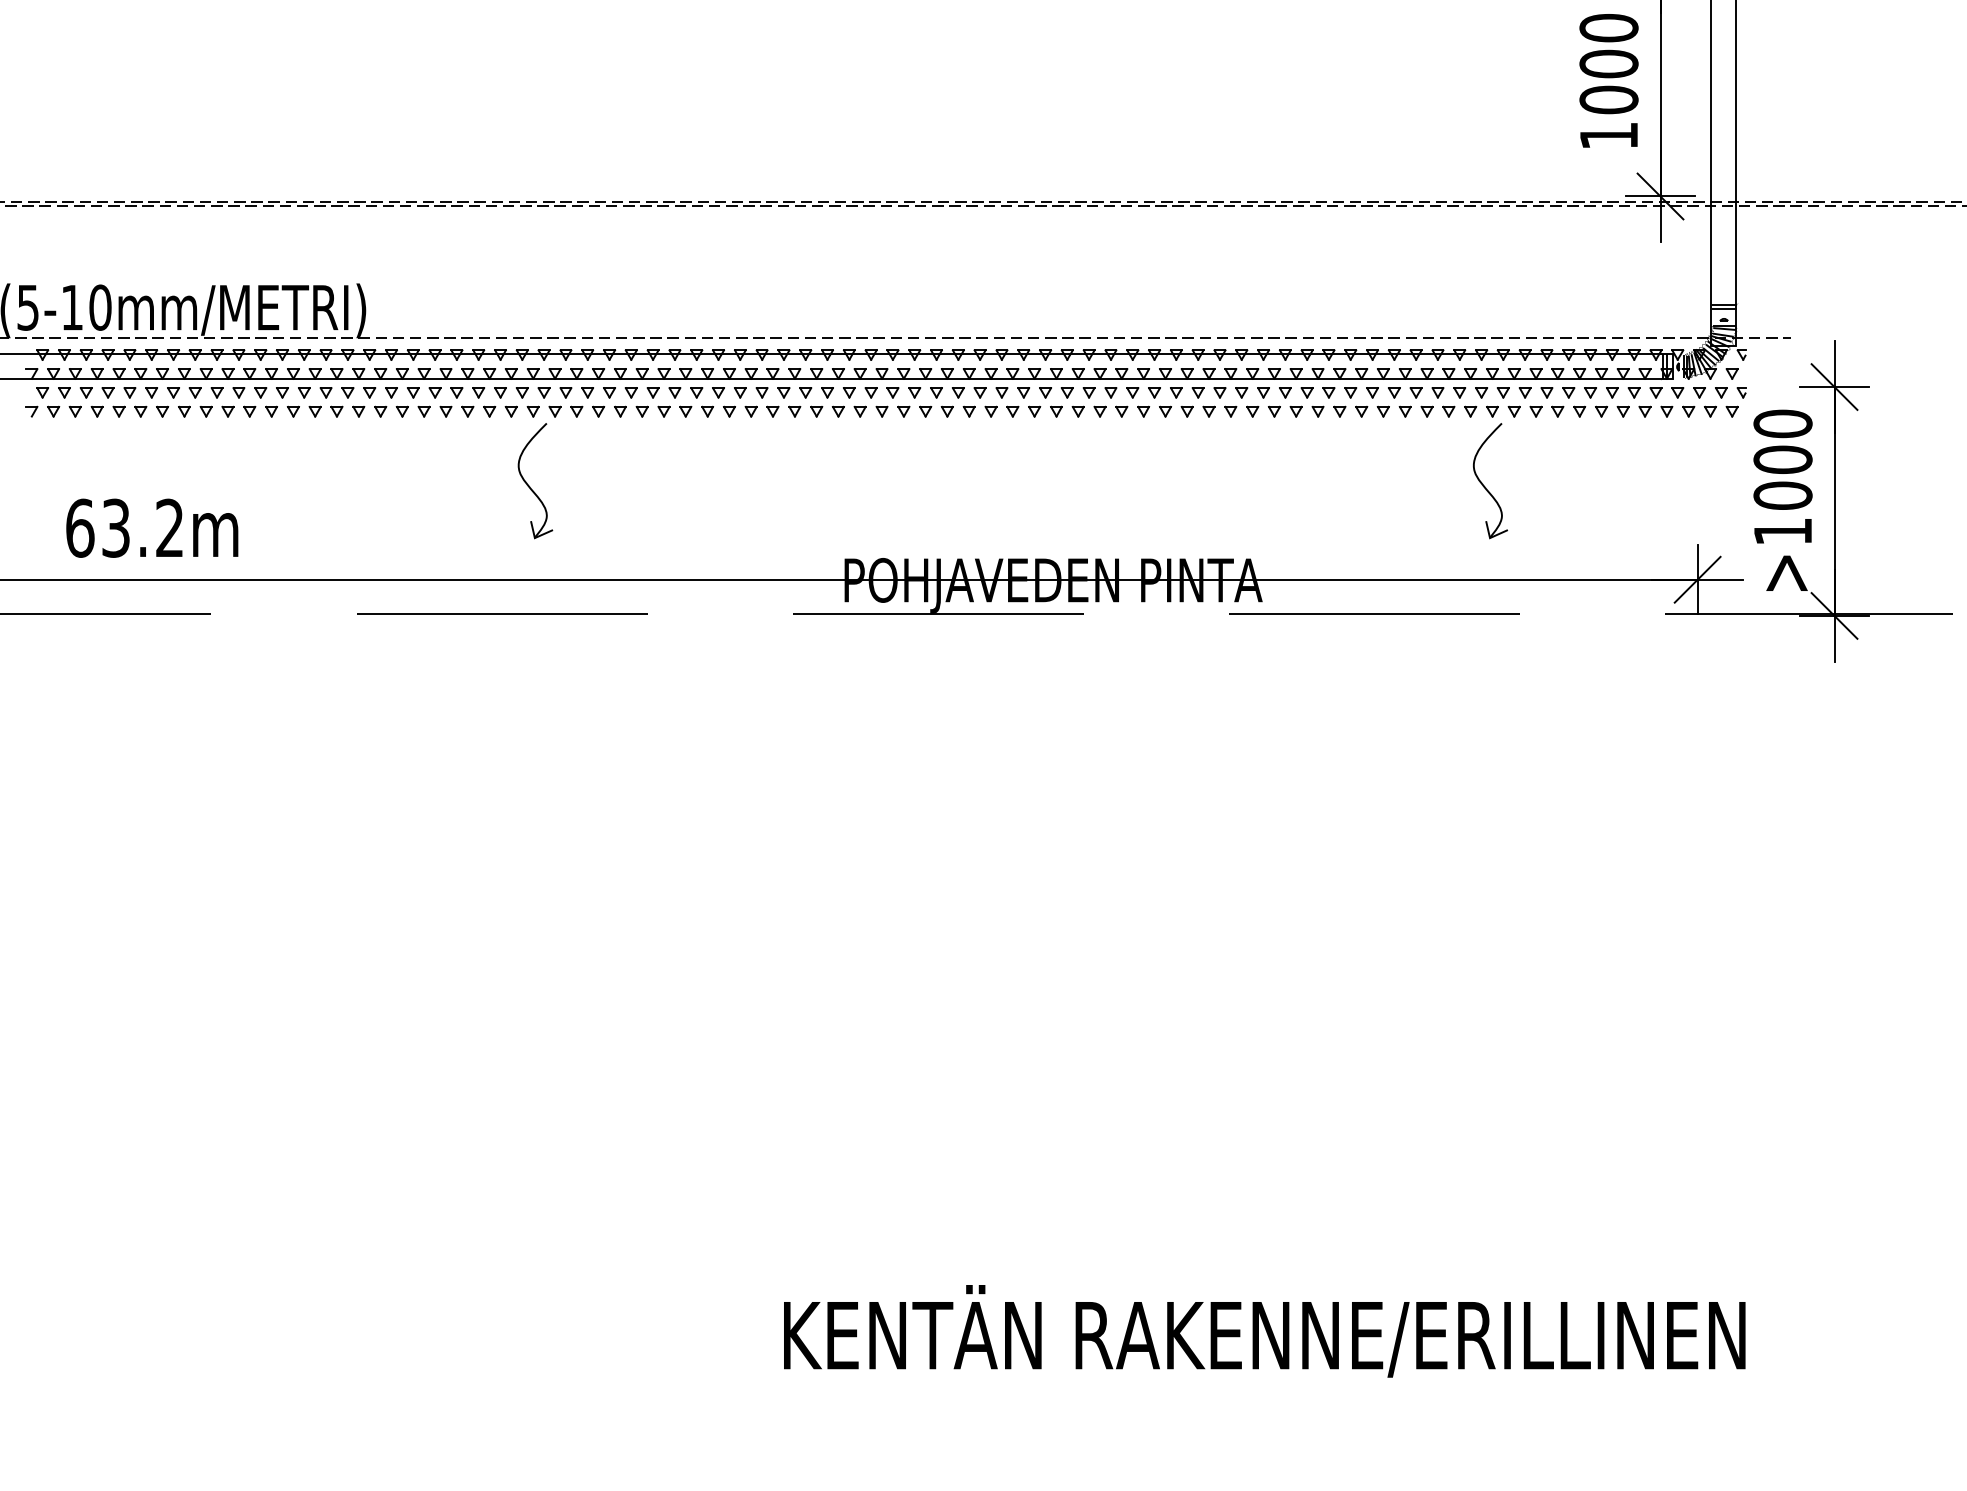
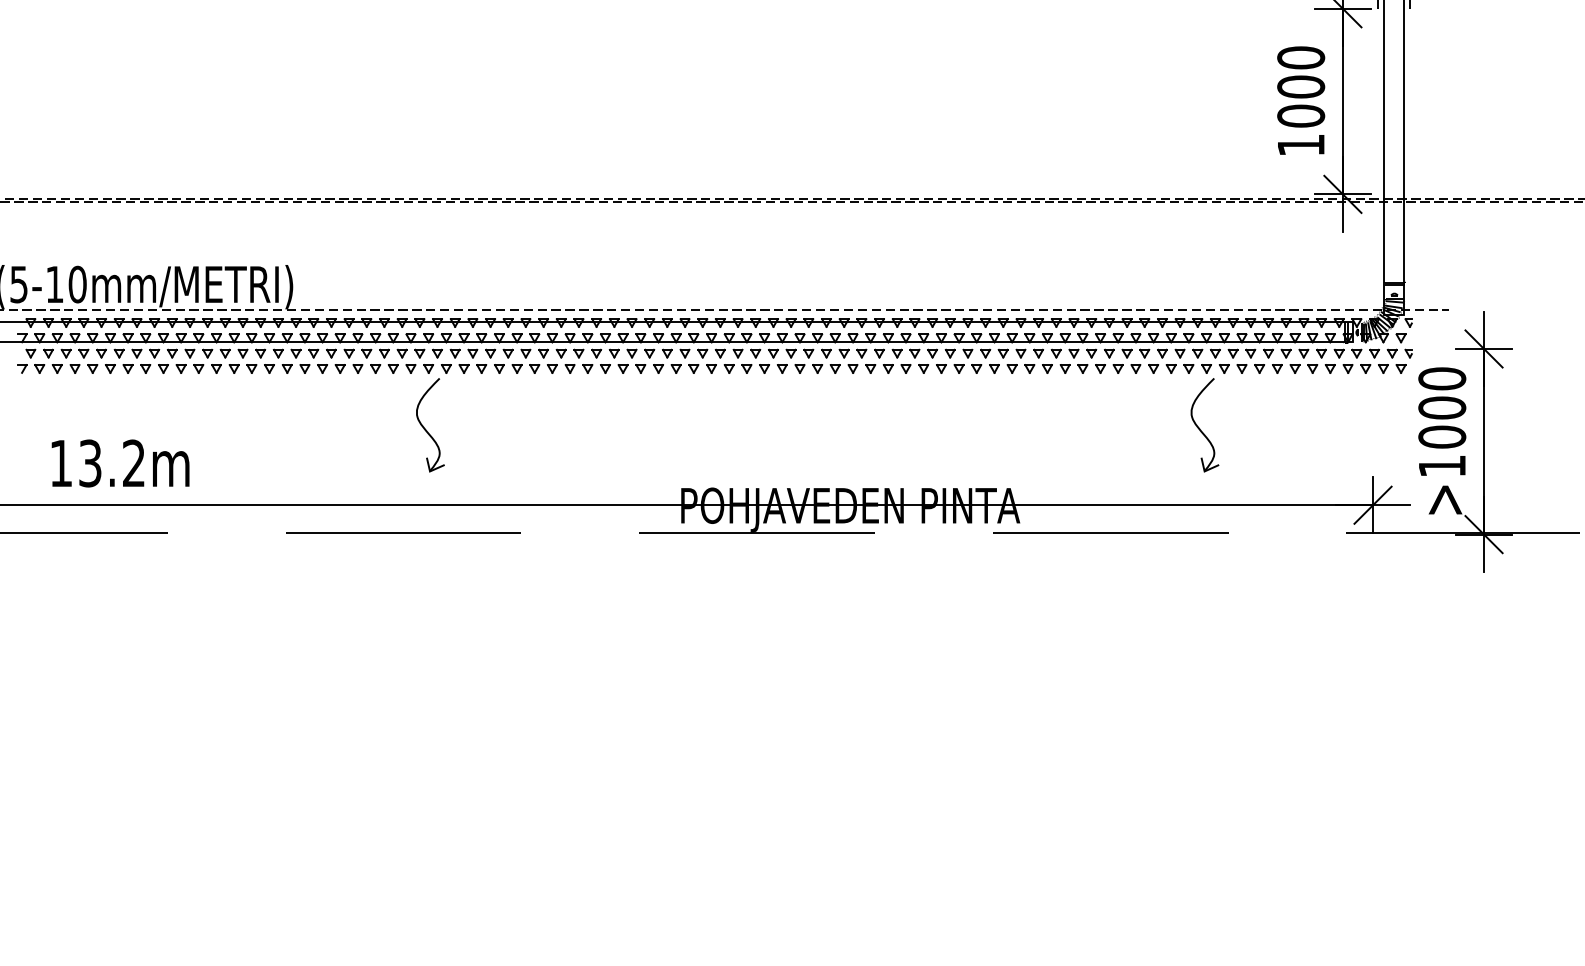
text: (80, 527) -> (61, 462), 63.2m -> 13.2m

